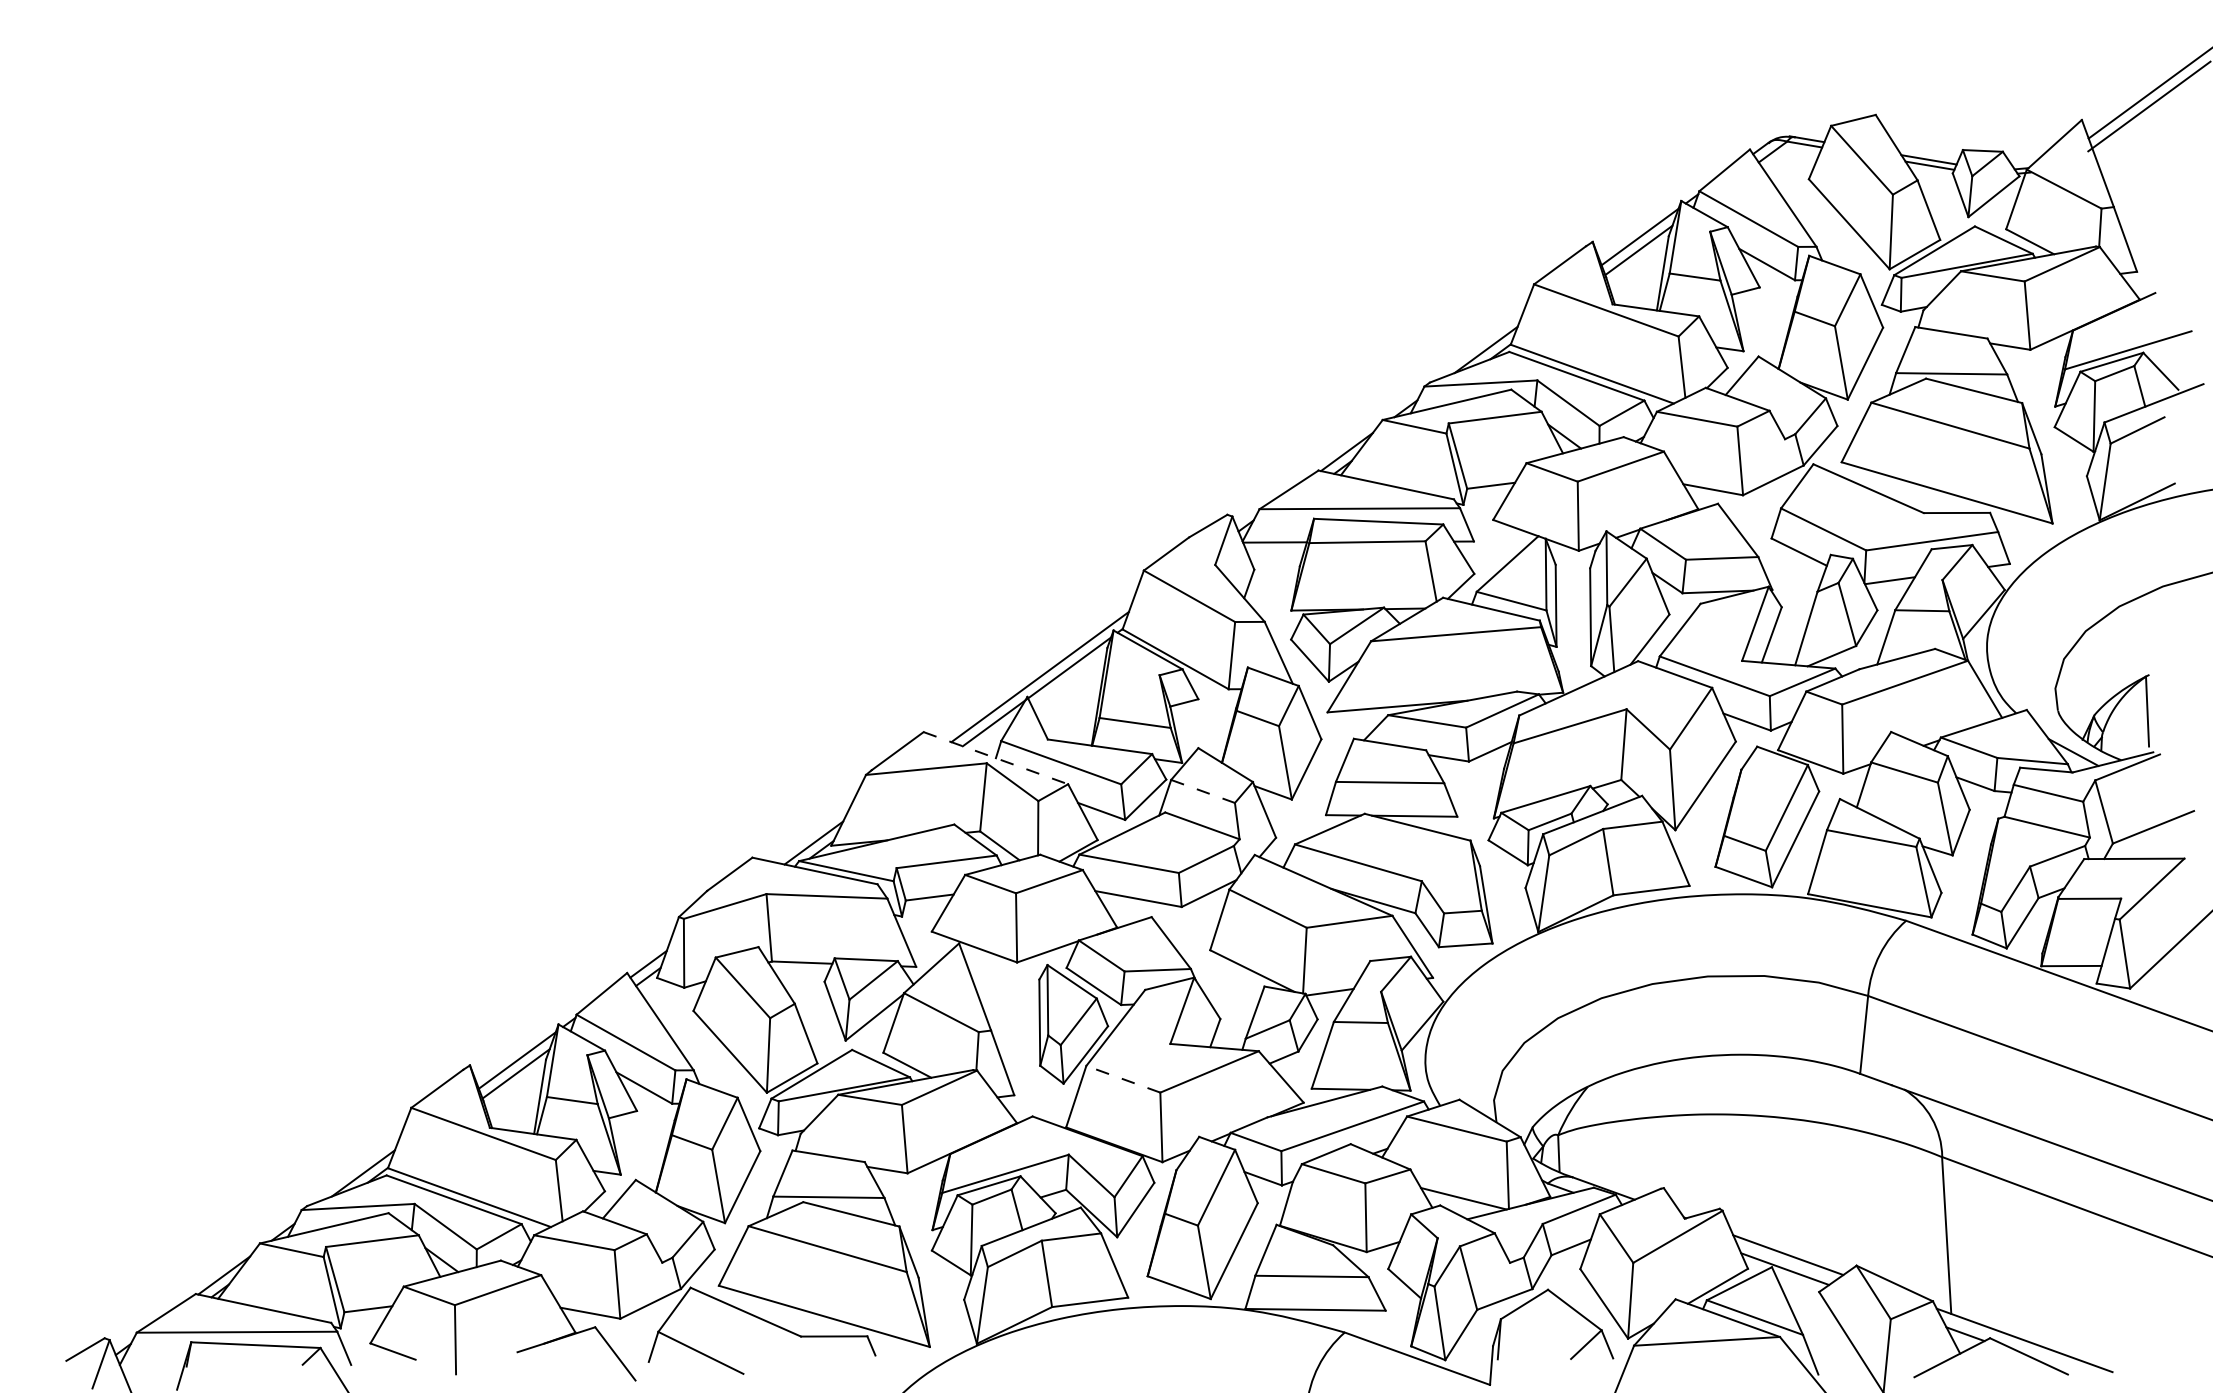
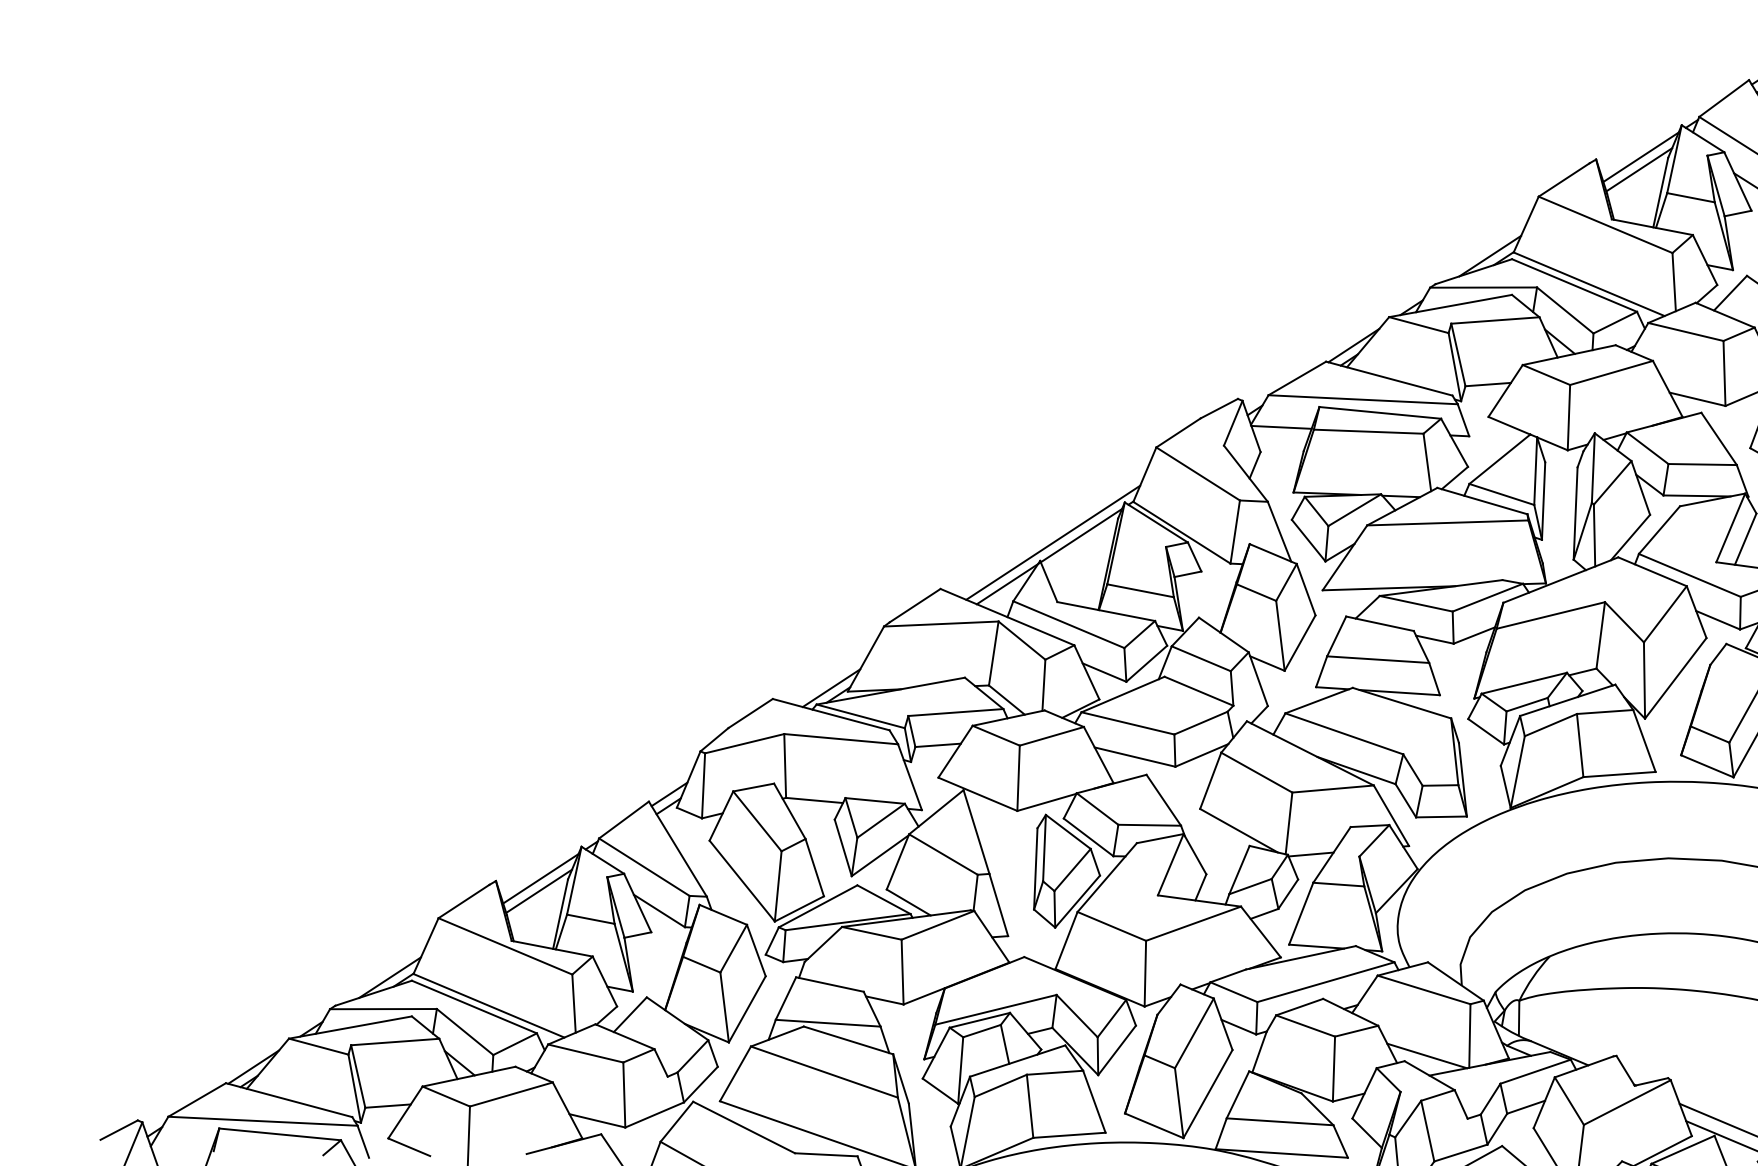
line: (995, 758) -> (1007, 617), dashed -> solid
line: (1203, 791) -> (1201, 658), dashed -> solid
line: (1122, 1079) -> (1111, 926), dashed -> solid

